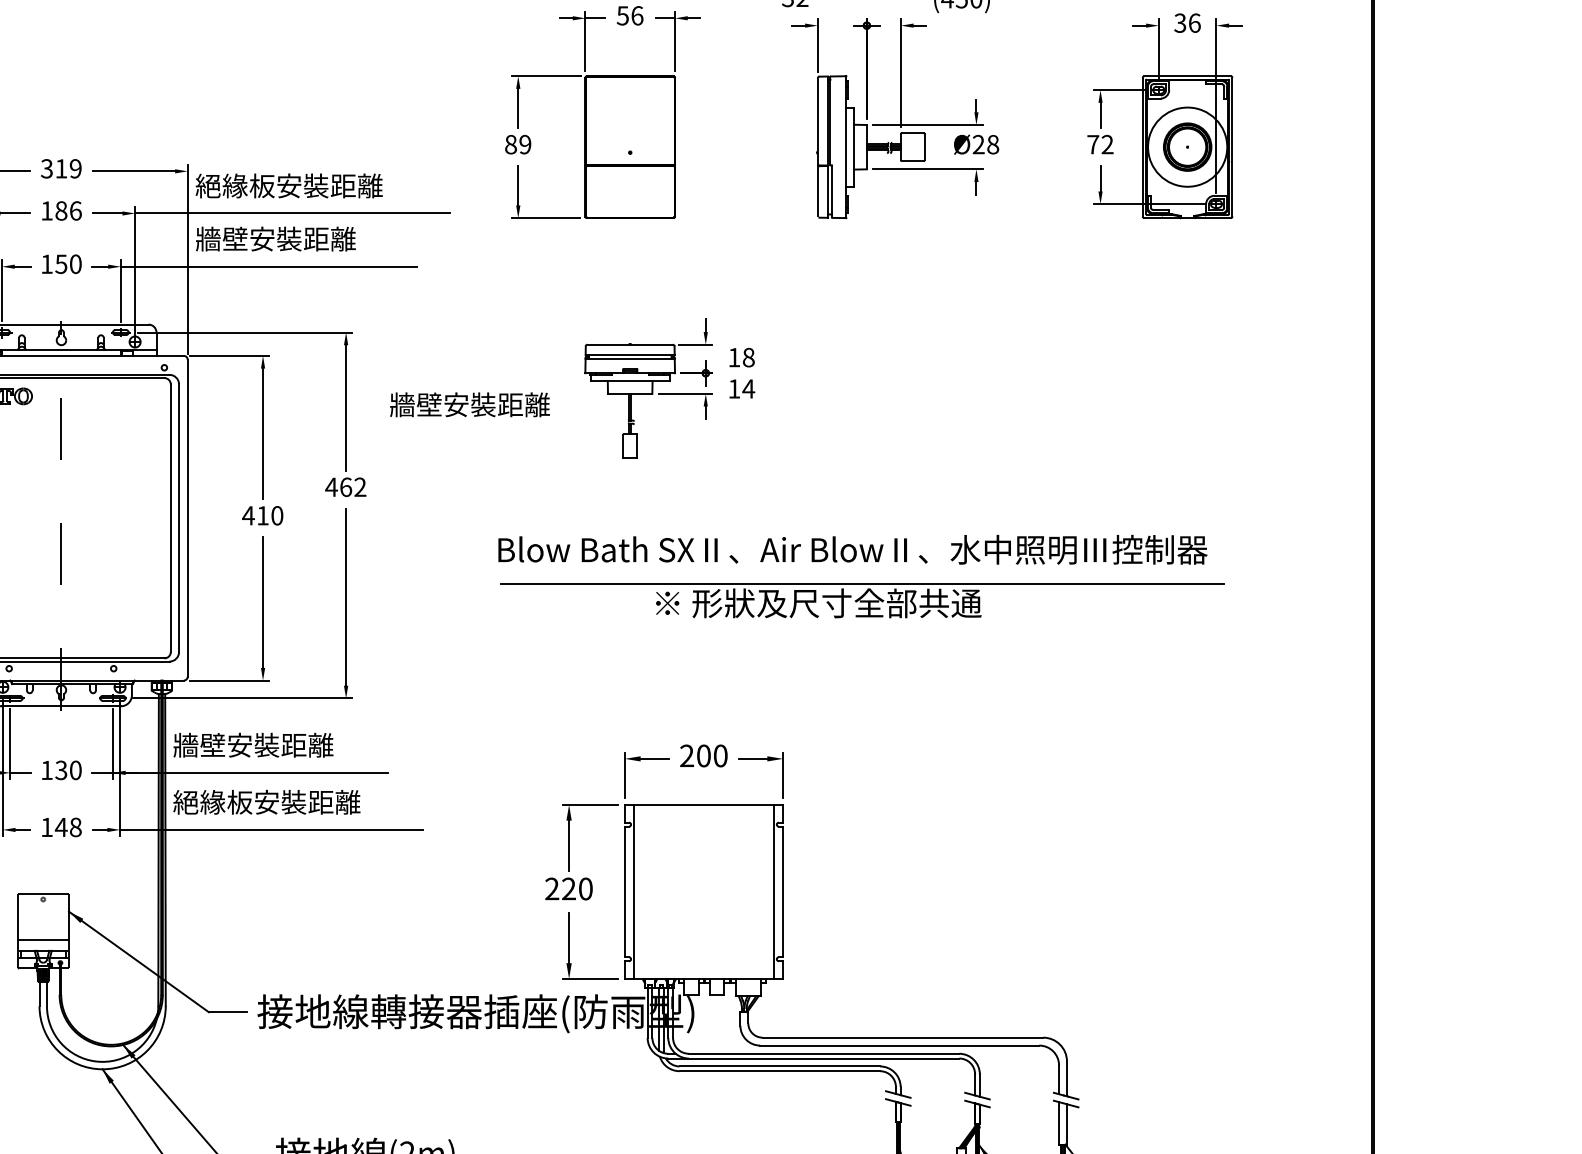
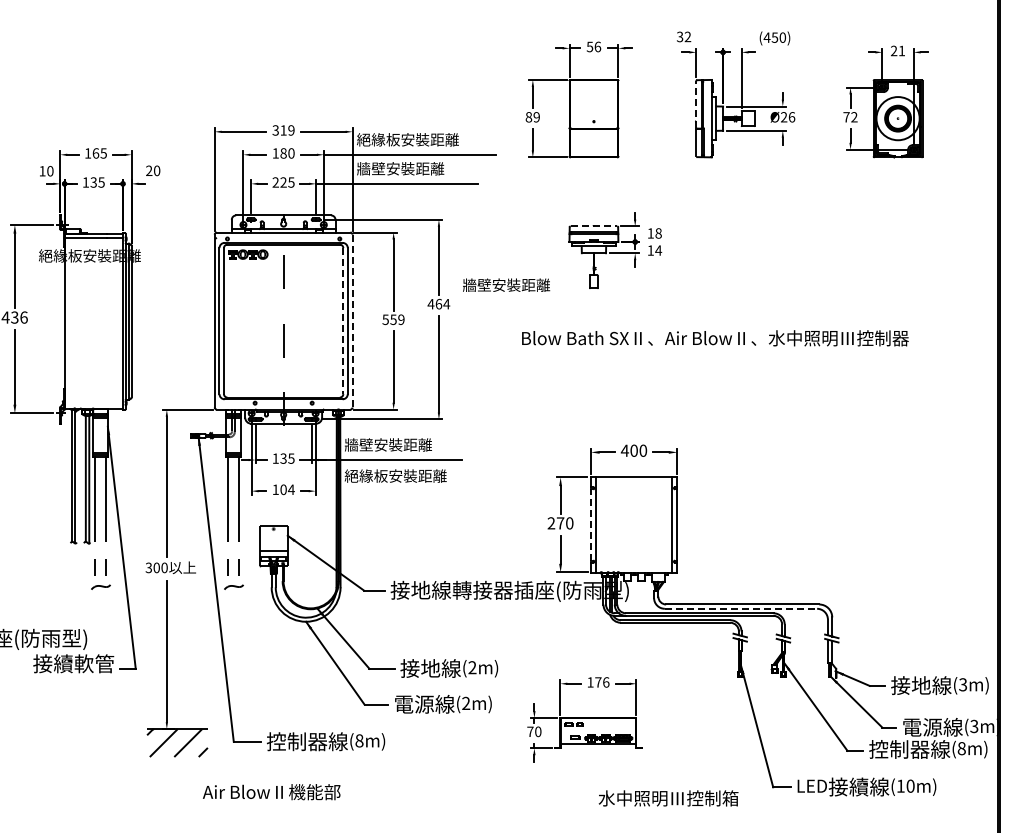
text: (1188, 22) -> (898, 50), 36 -> 21
line: (818, 121) -> (696, 104), solid -> dashed
text: (992, 145) -> (791, 117), Ø28 -> Ø26
text: (75, 211) -> (291, 153), 186 -> 180
text: (61, 264) -> (283, 182), 150 -> 225
line: (631, 344) -> (594, 226), solid -> dashed
text: (469, 403) -> (506, 284), moved
text: (359, 485) -> (446, 303), 462 -> 464
text: (262, 515) -> (393, 319), 410 -> 559
line: (171, 518) -> (343, 321), solid -> dashed
line: (187, 518) -> (352, 321), solid -> dashed
part: (862, 599) -> (720, 365), removed
text: (686, 755) -> (624, 450), 200 -> 400
text: (75, 770) -> (291, 458), 130 -> 135
text: (68, 826) -> (287, 489), 148 -> 104
line: (270, 830) -> (397, 491), removed
text: (568, 889) -> (560, 523), 220 -> 270
line: (623, 891) -> (590, 524), solid -> dashed
line: (900, 1045) -> (741, 608), solid -> dashed

